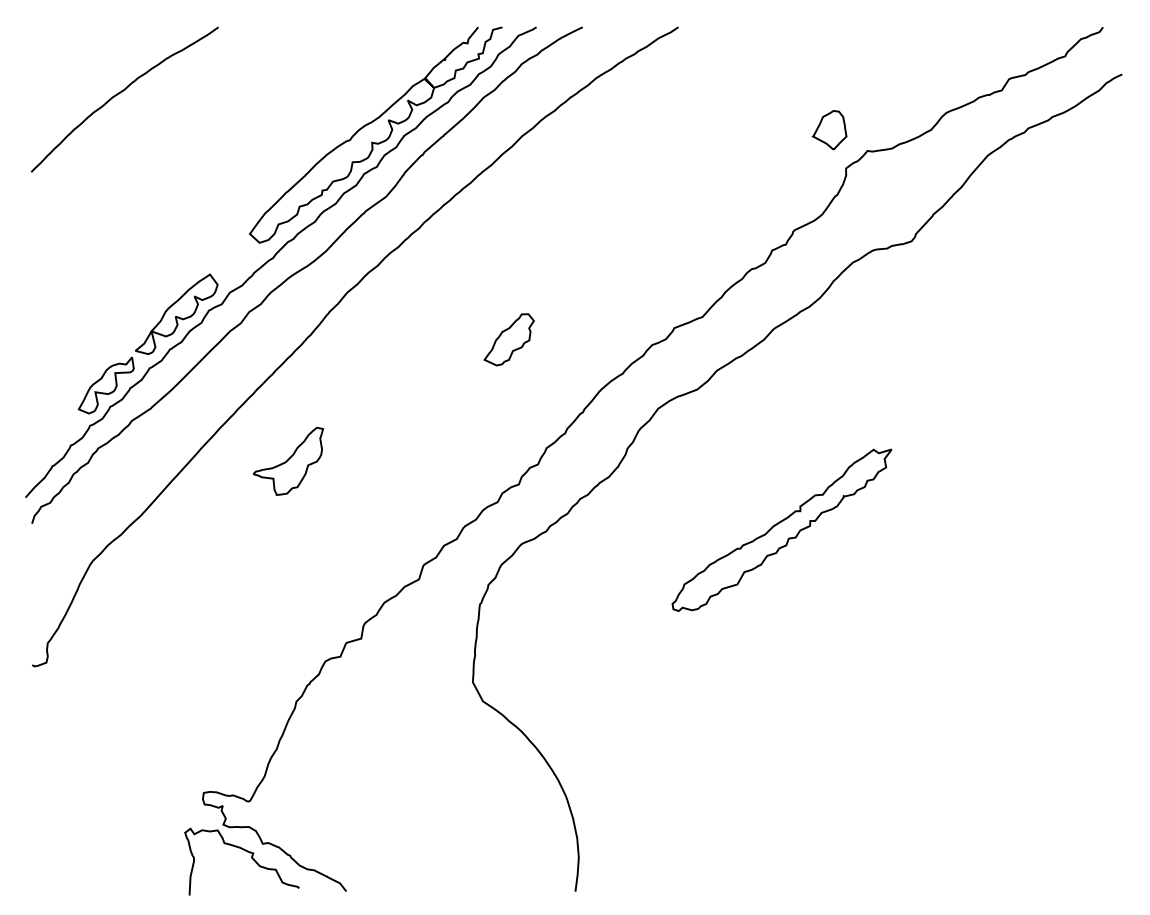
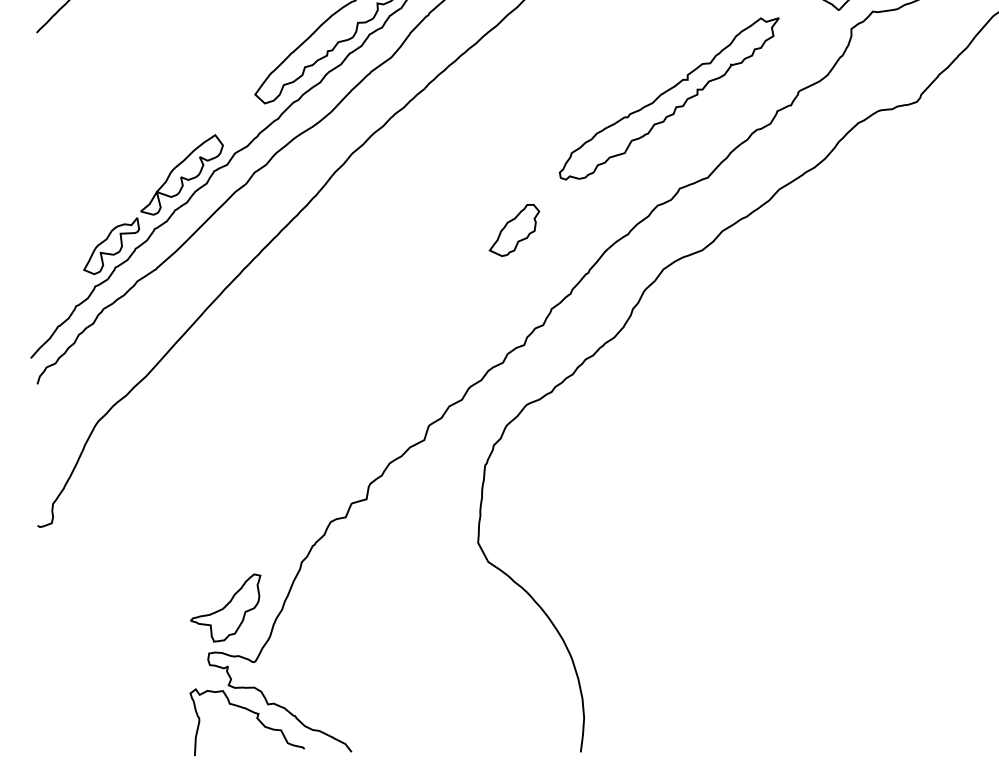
part: (508, 339) -> (513, 230), moved
part: (288, 460) -> (225, 607), moved
part: (781, 529) -> (668, 98), moved

